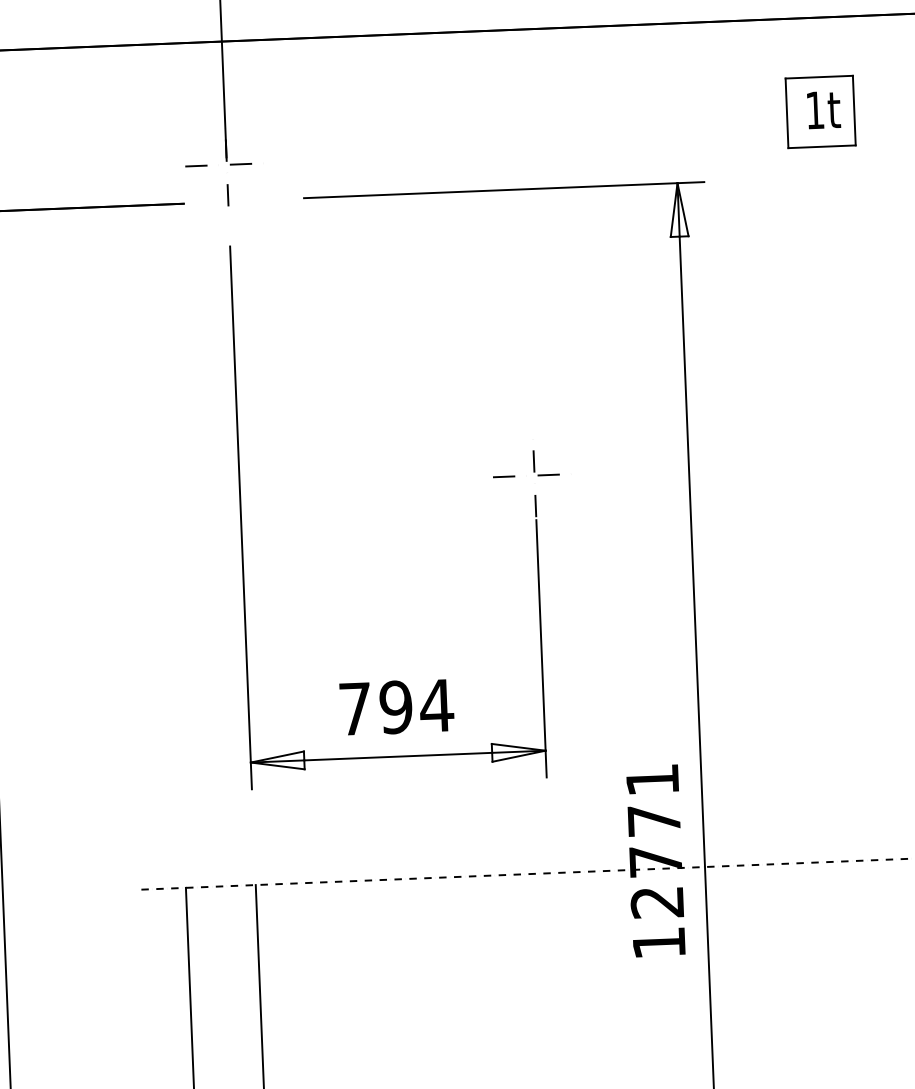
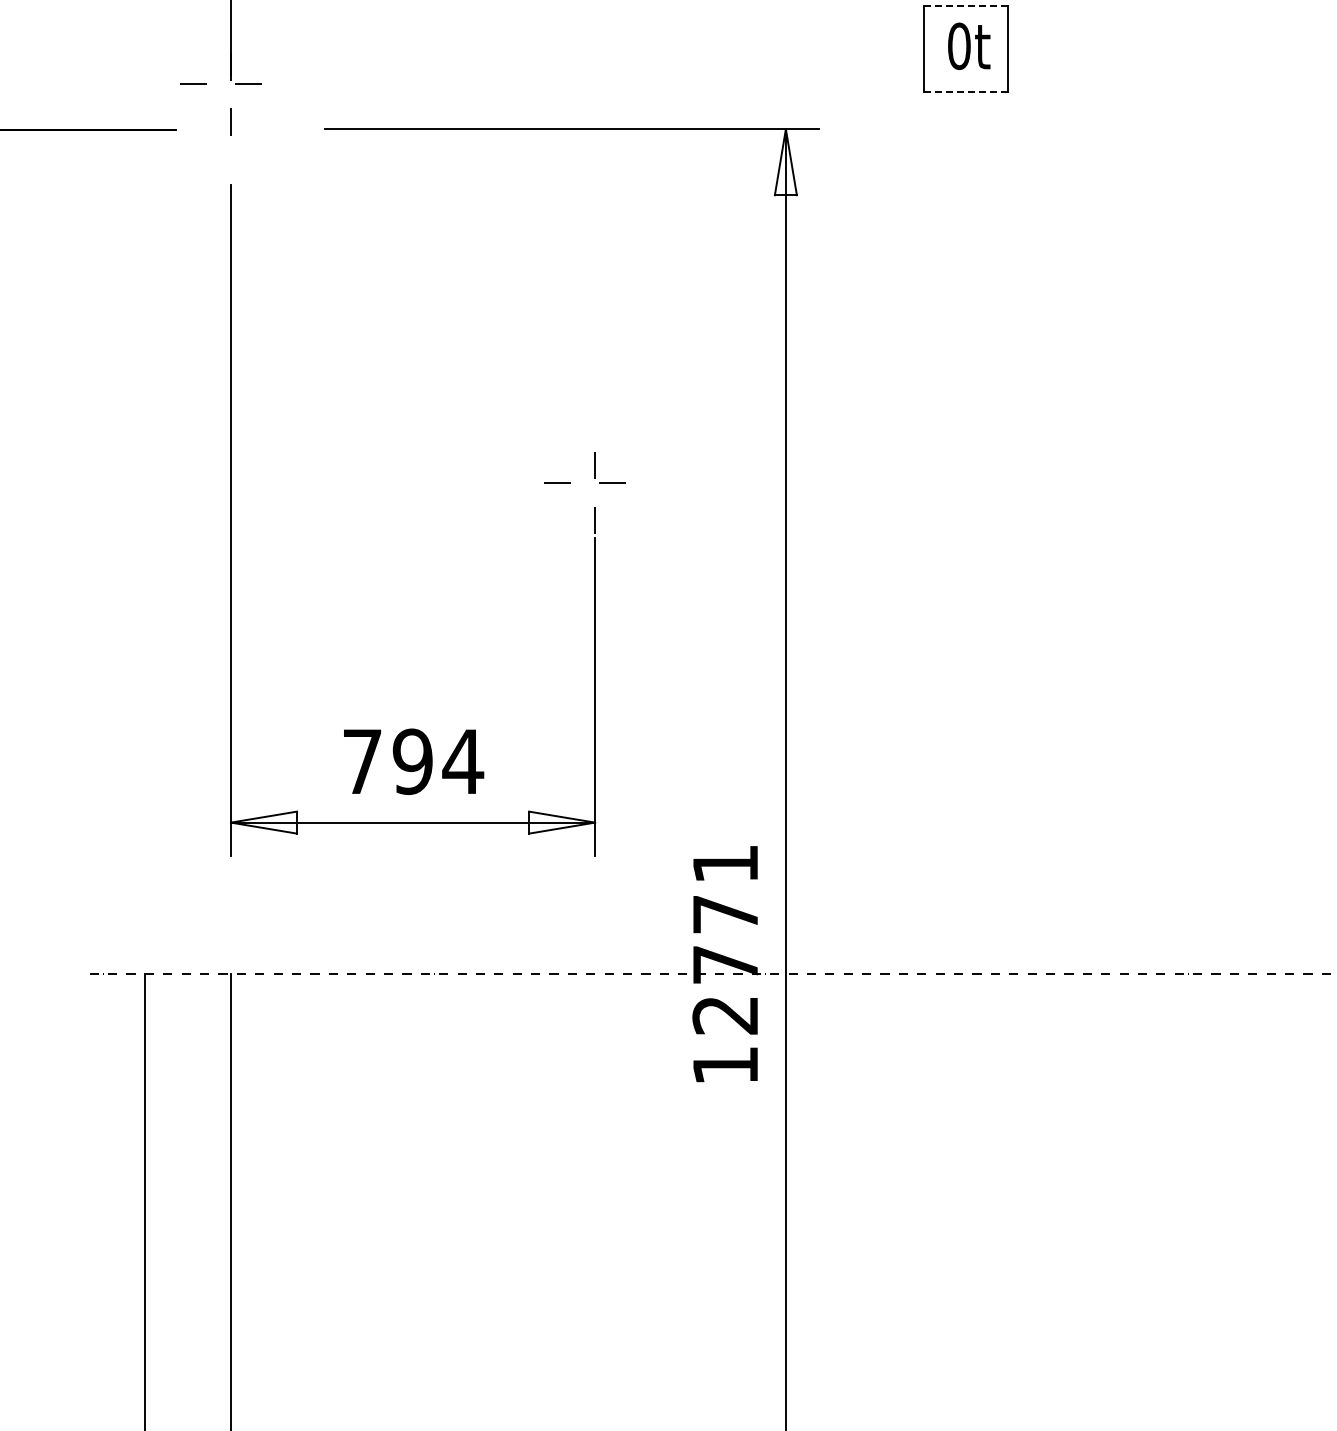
line: (818, 77) -> (965, 5), solid -> dashed
text: (815, 110) -> (959, 46), 1t -> 0t
line: (821, 146) -> (965, 91), solid -> dashed

